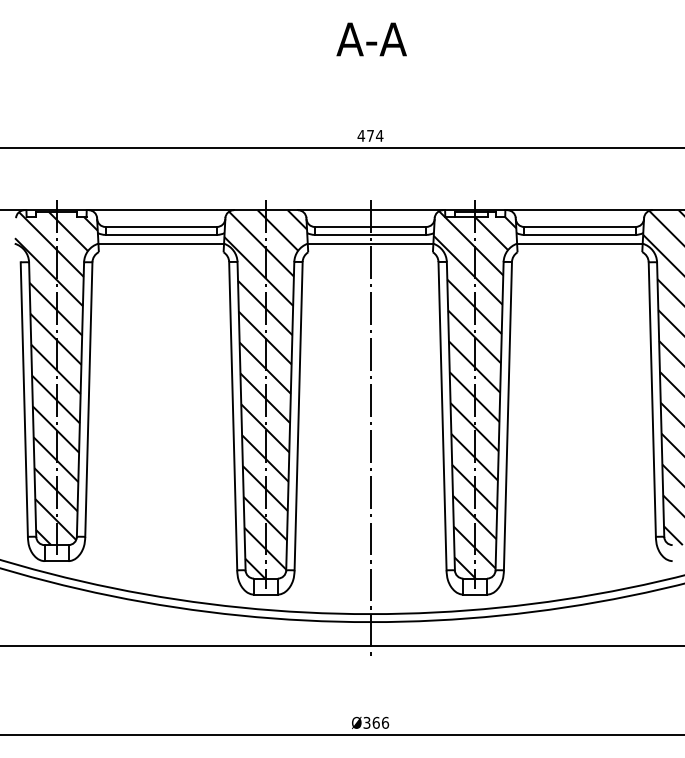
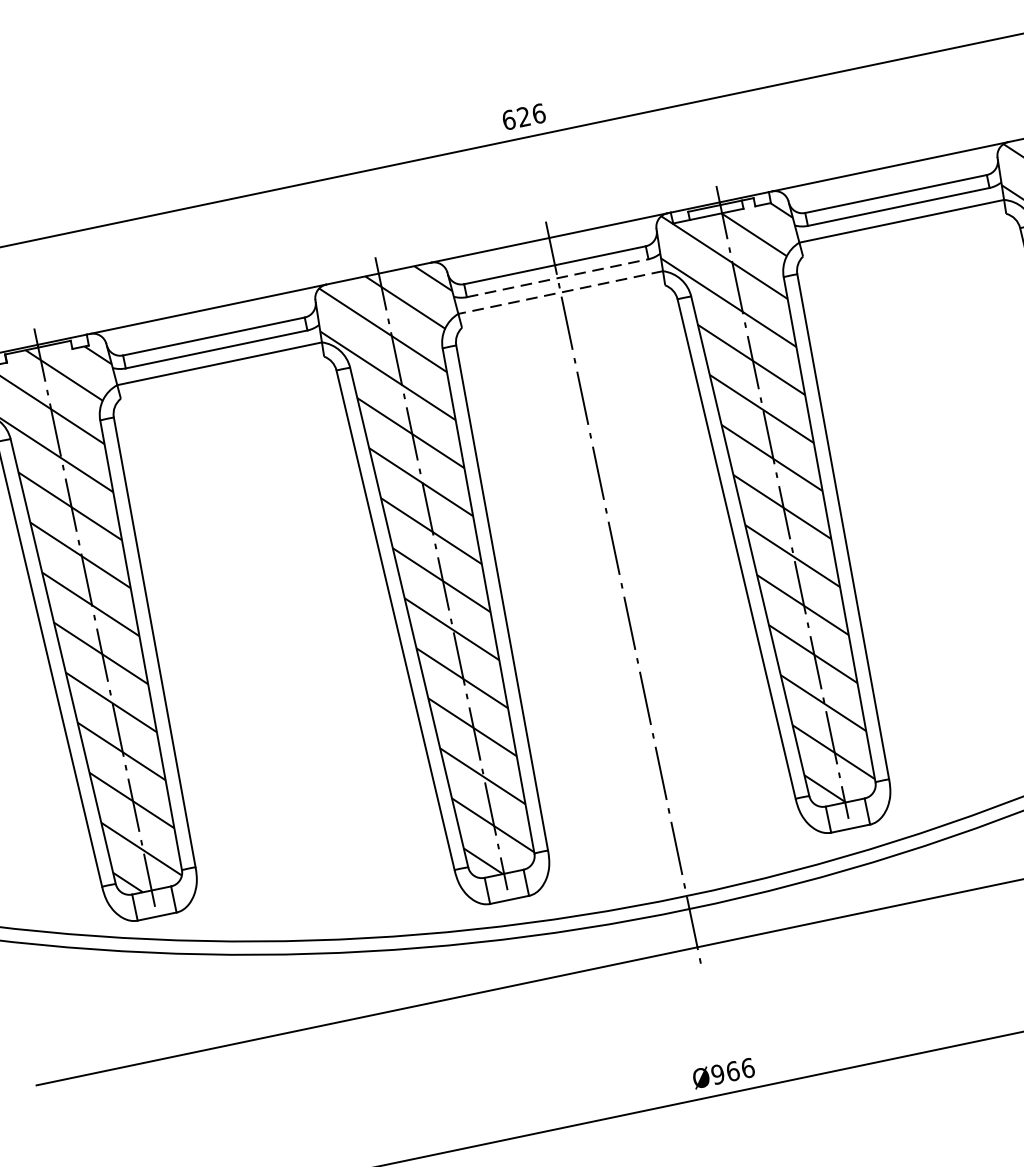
text: (370, 135) -> (523, 116), 474 -> 626
line: (370, 234) -> (557, 277), solid -> dashed
line: (370, 243) -> (560, 292), solid -> dashed
text: (366, 722) -> (717, 1074), Ø366 -> Ø966

